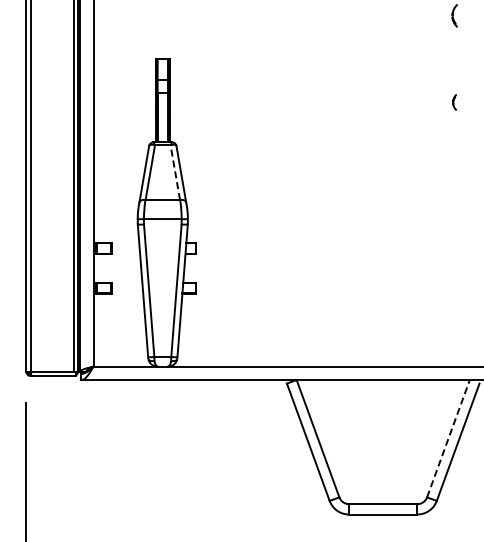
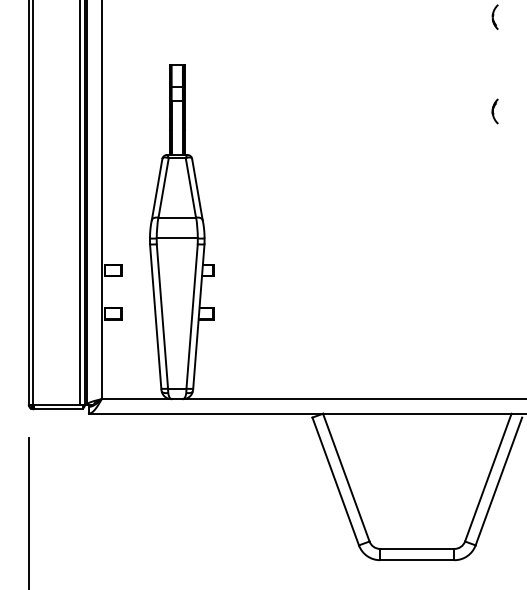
part: (454, 102) -> (494, 111), size x1.43
line: (175, 172) -> (191, 187), dashed -> solid
line: (448, 438) -> (488, 477), dashed -> solid

